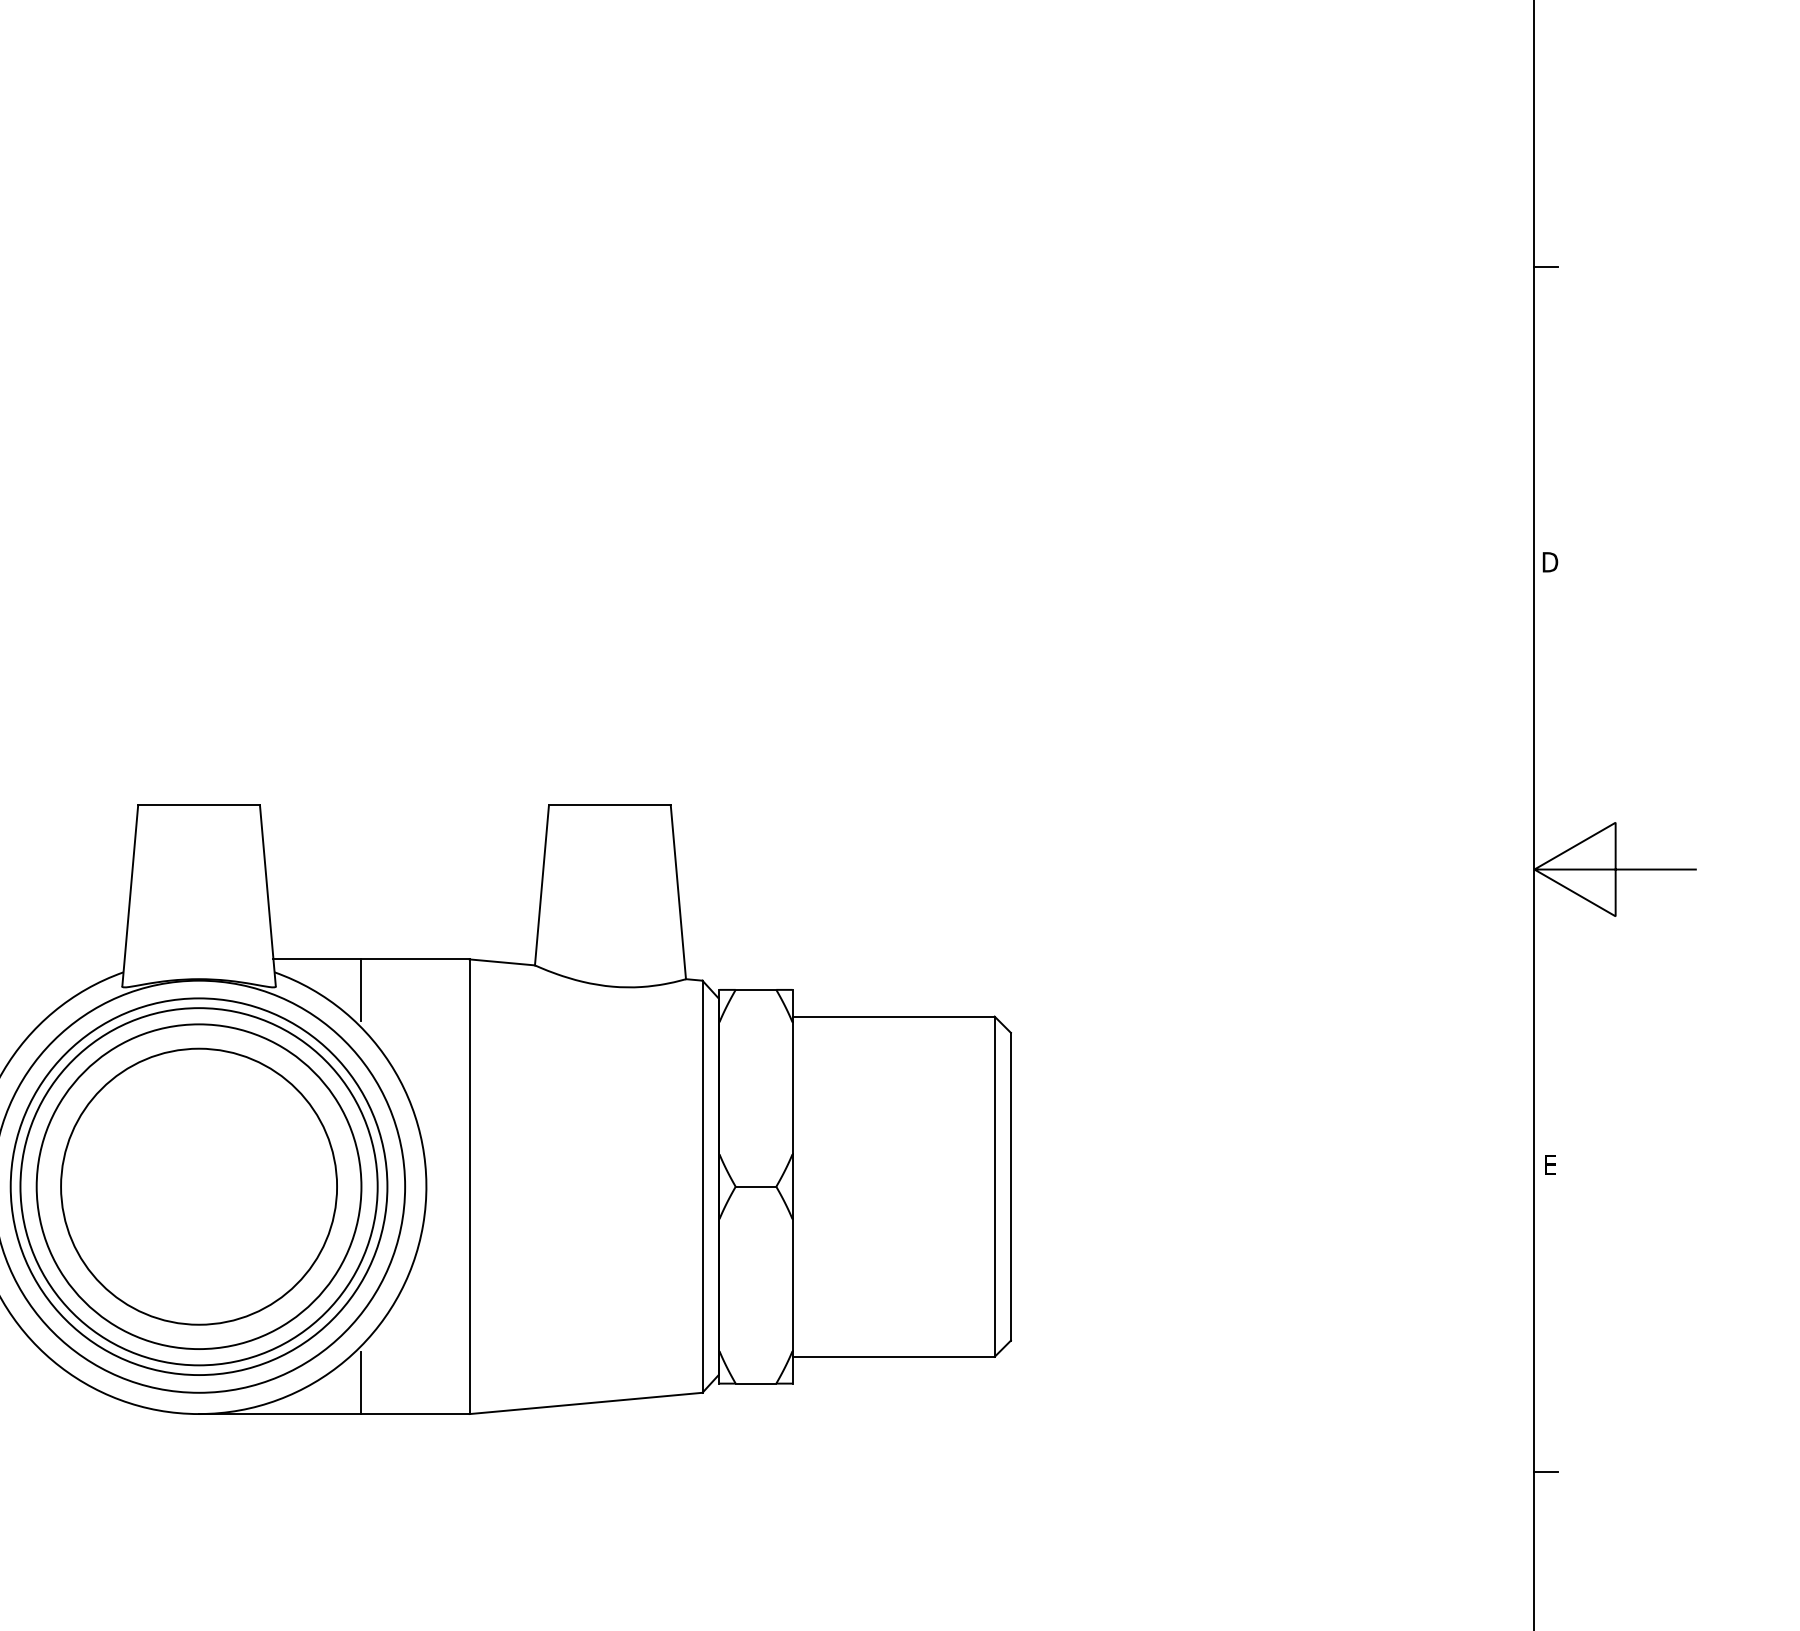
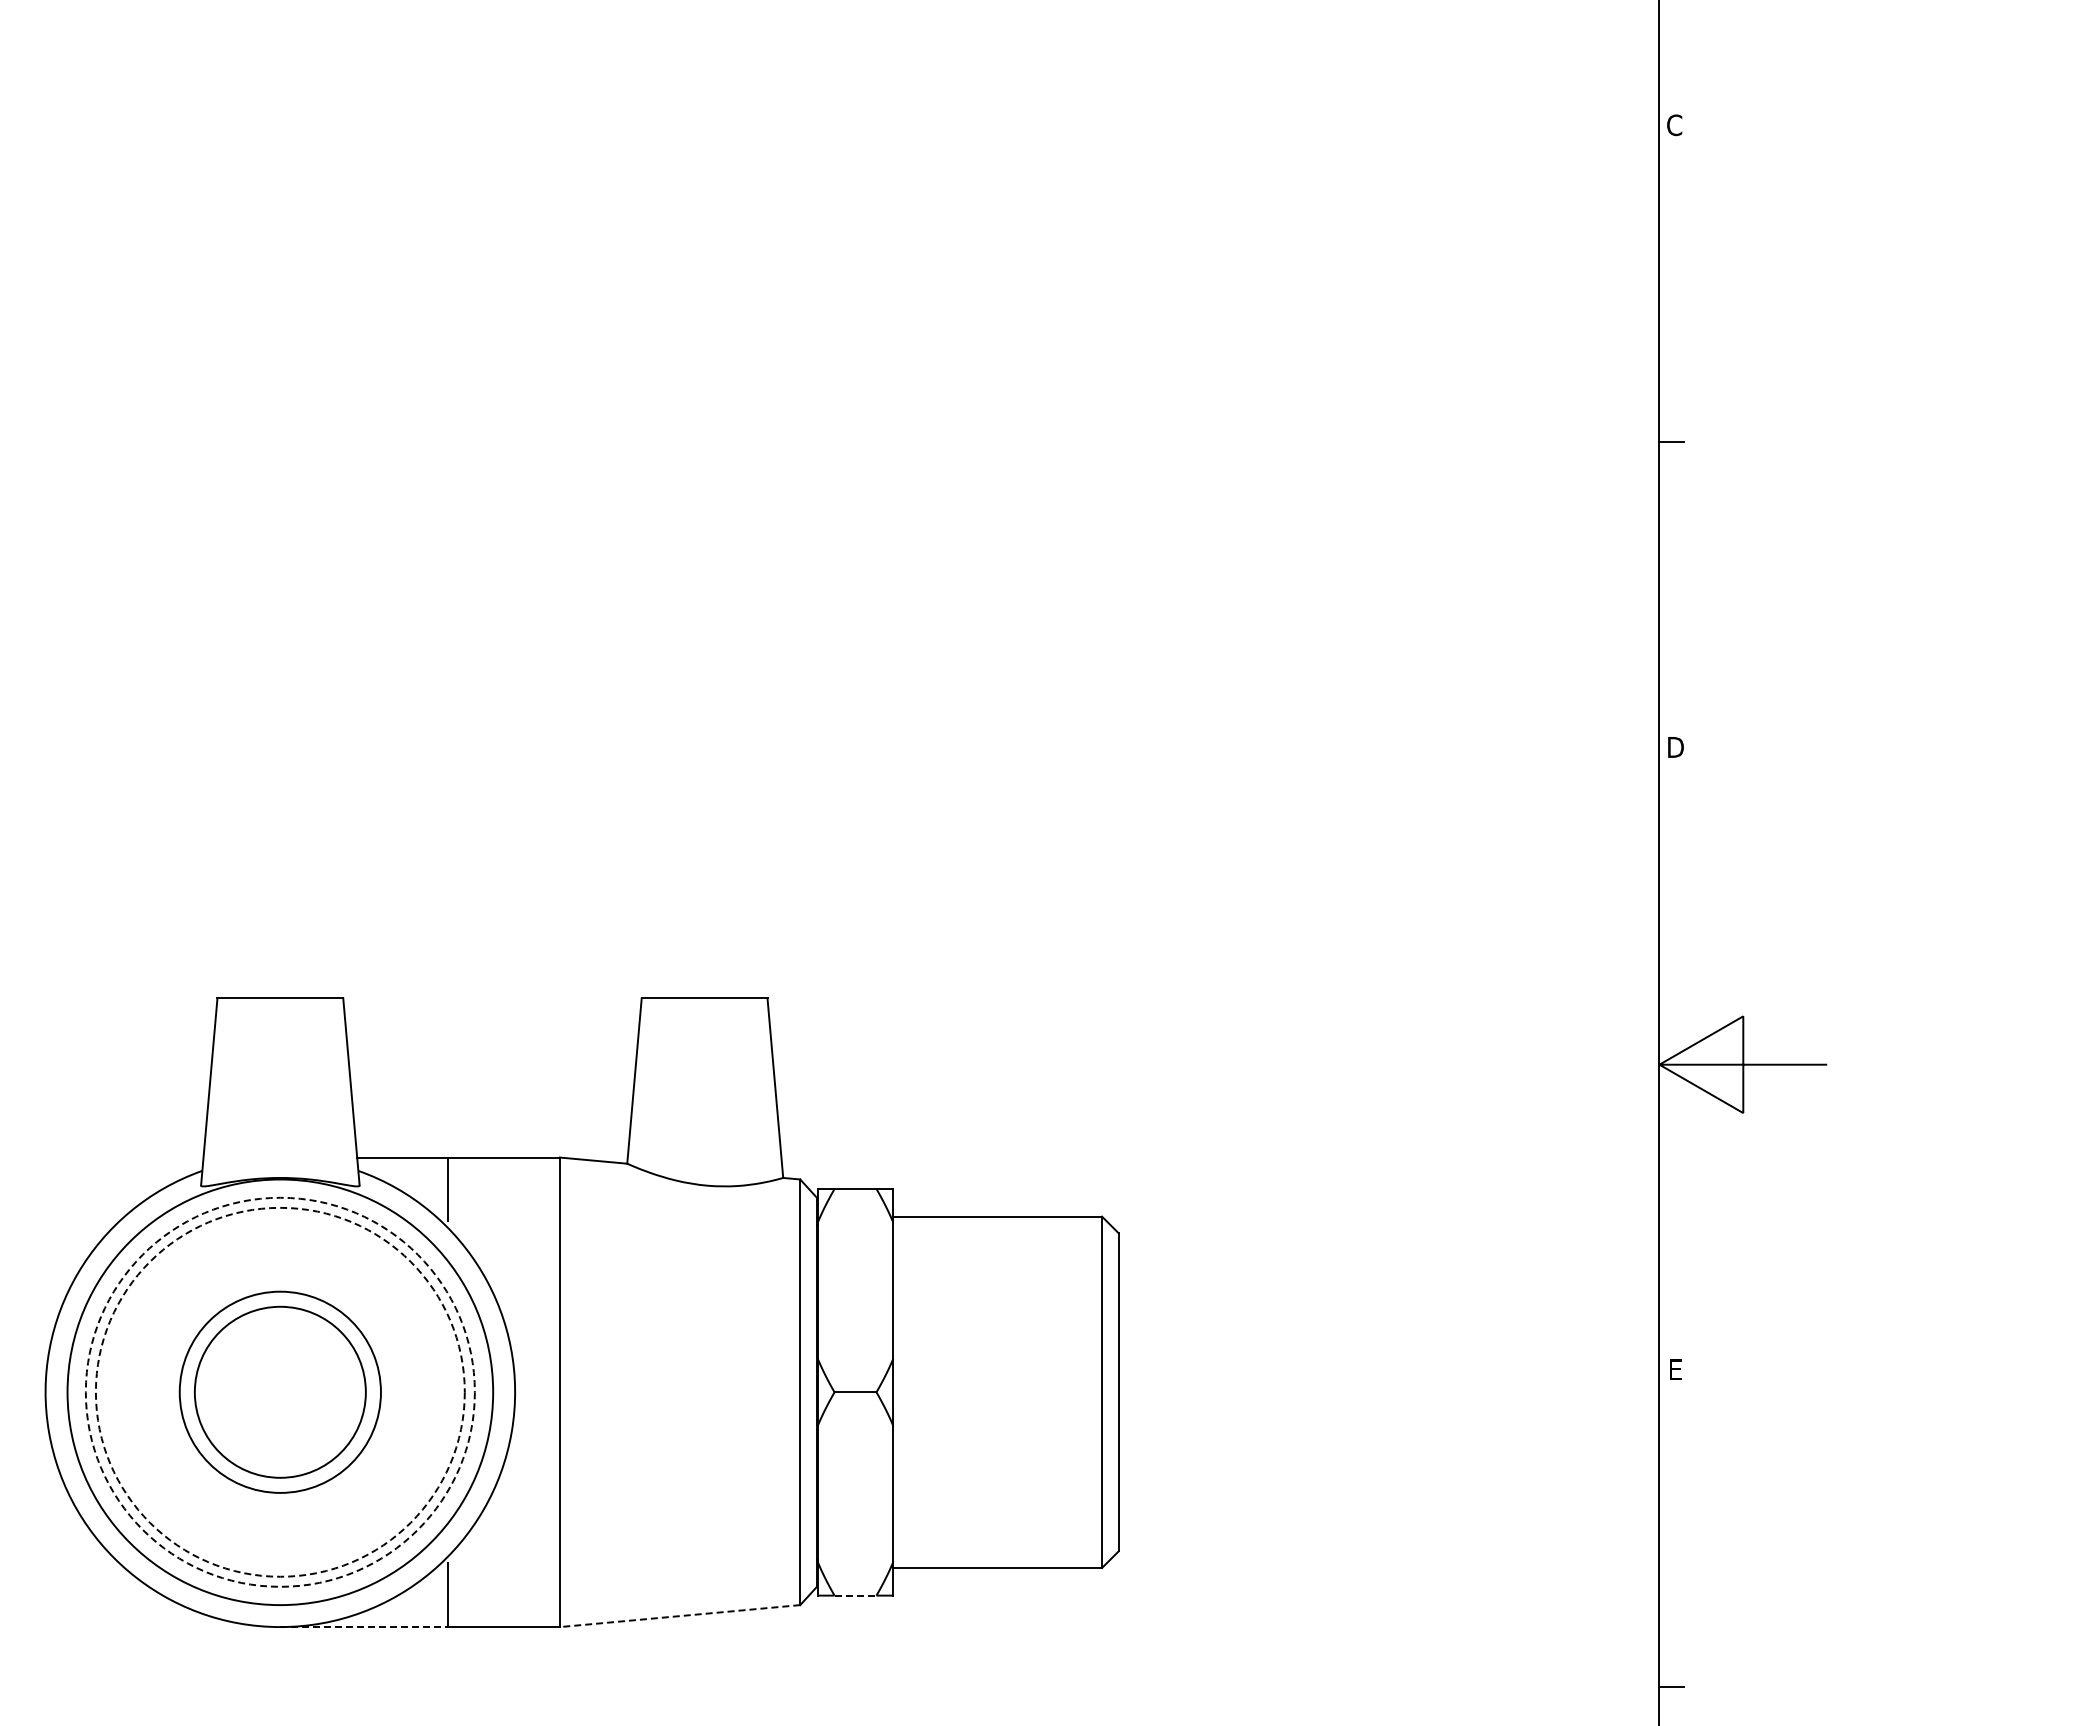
circle: (198, 1185) -> (279, 1391), size x0.6
circle: (198, 1185) -> (279, 1391), solid -> dashed
circle: (198, 1185) -> (279, 1391), solid -> dashed
circle: (199, 1186) -> (280, 1392), size x0.6
line: (755, 1383) -> (855, 1595), solid -> dashed
line: (586, 1403) -> (680, 1616), solid -> dashed
line: (280, 1414) -> (364, 1627), solid -> dashed

